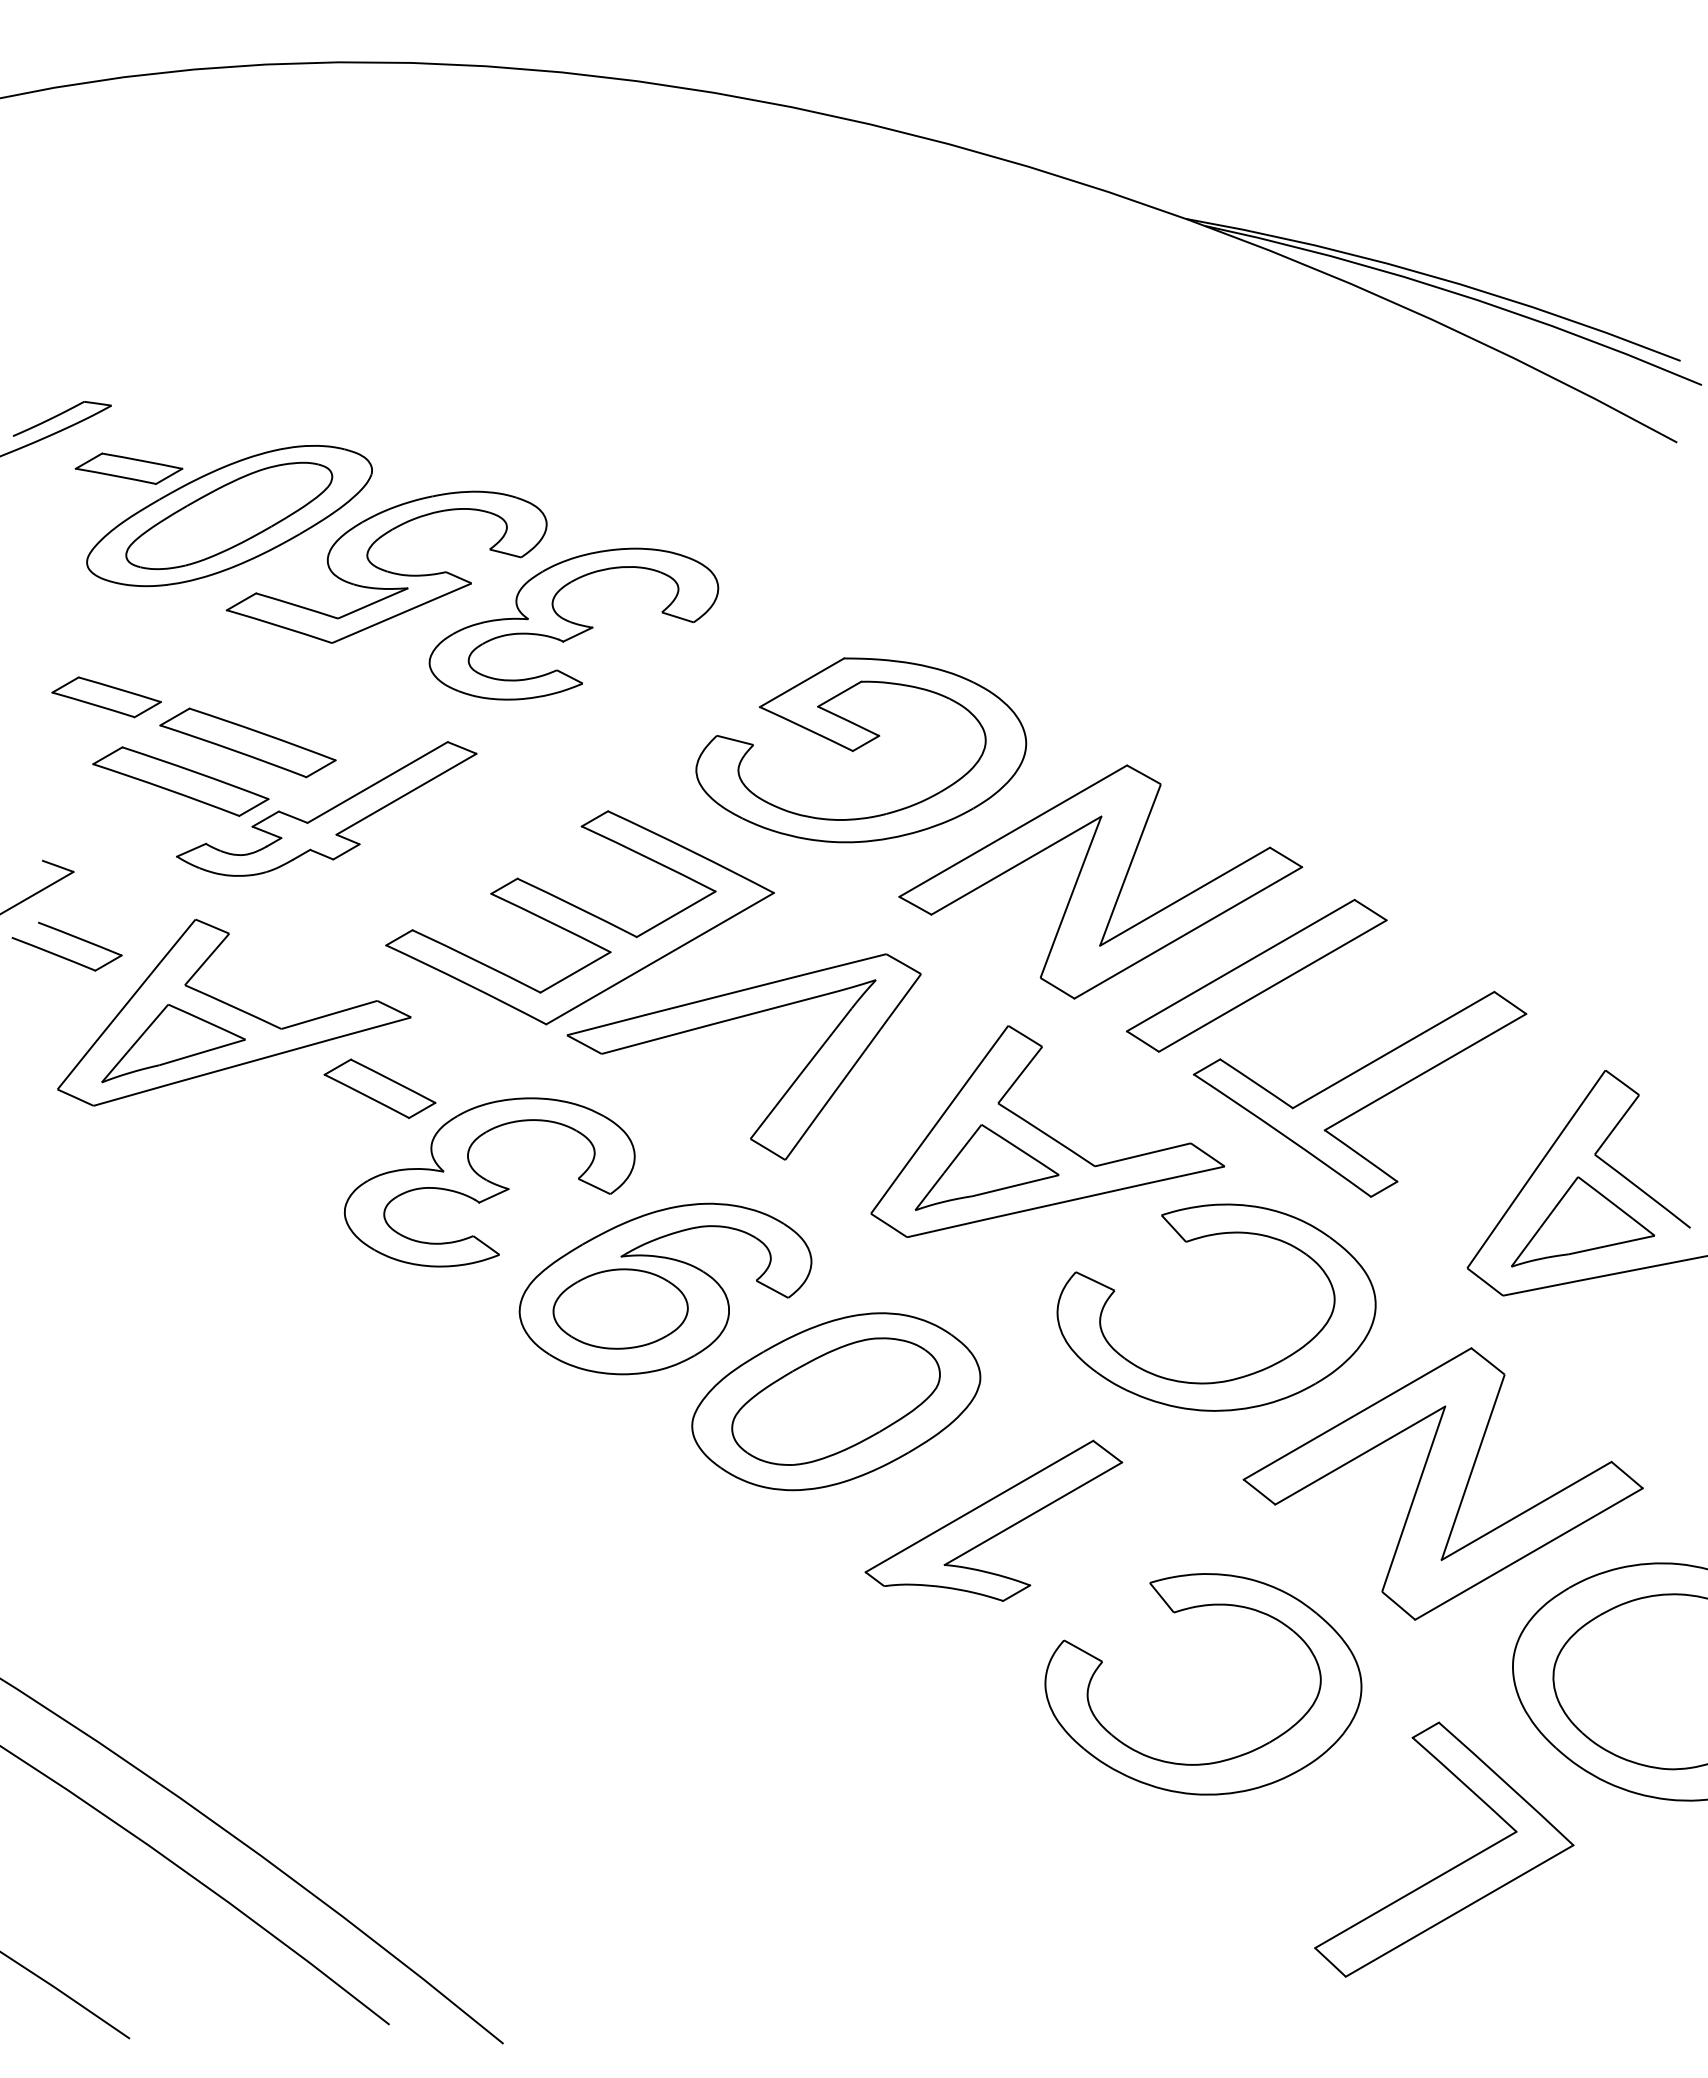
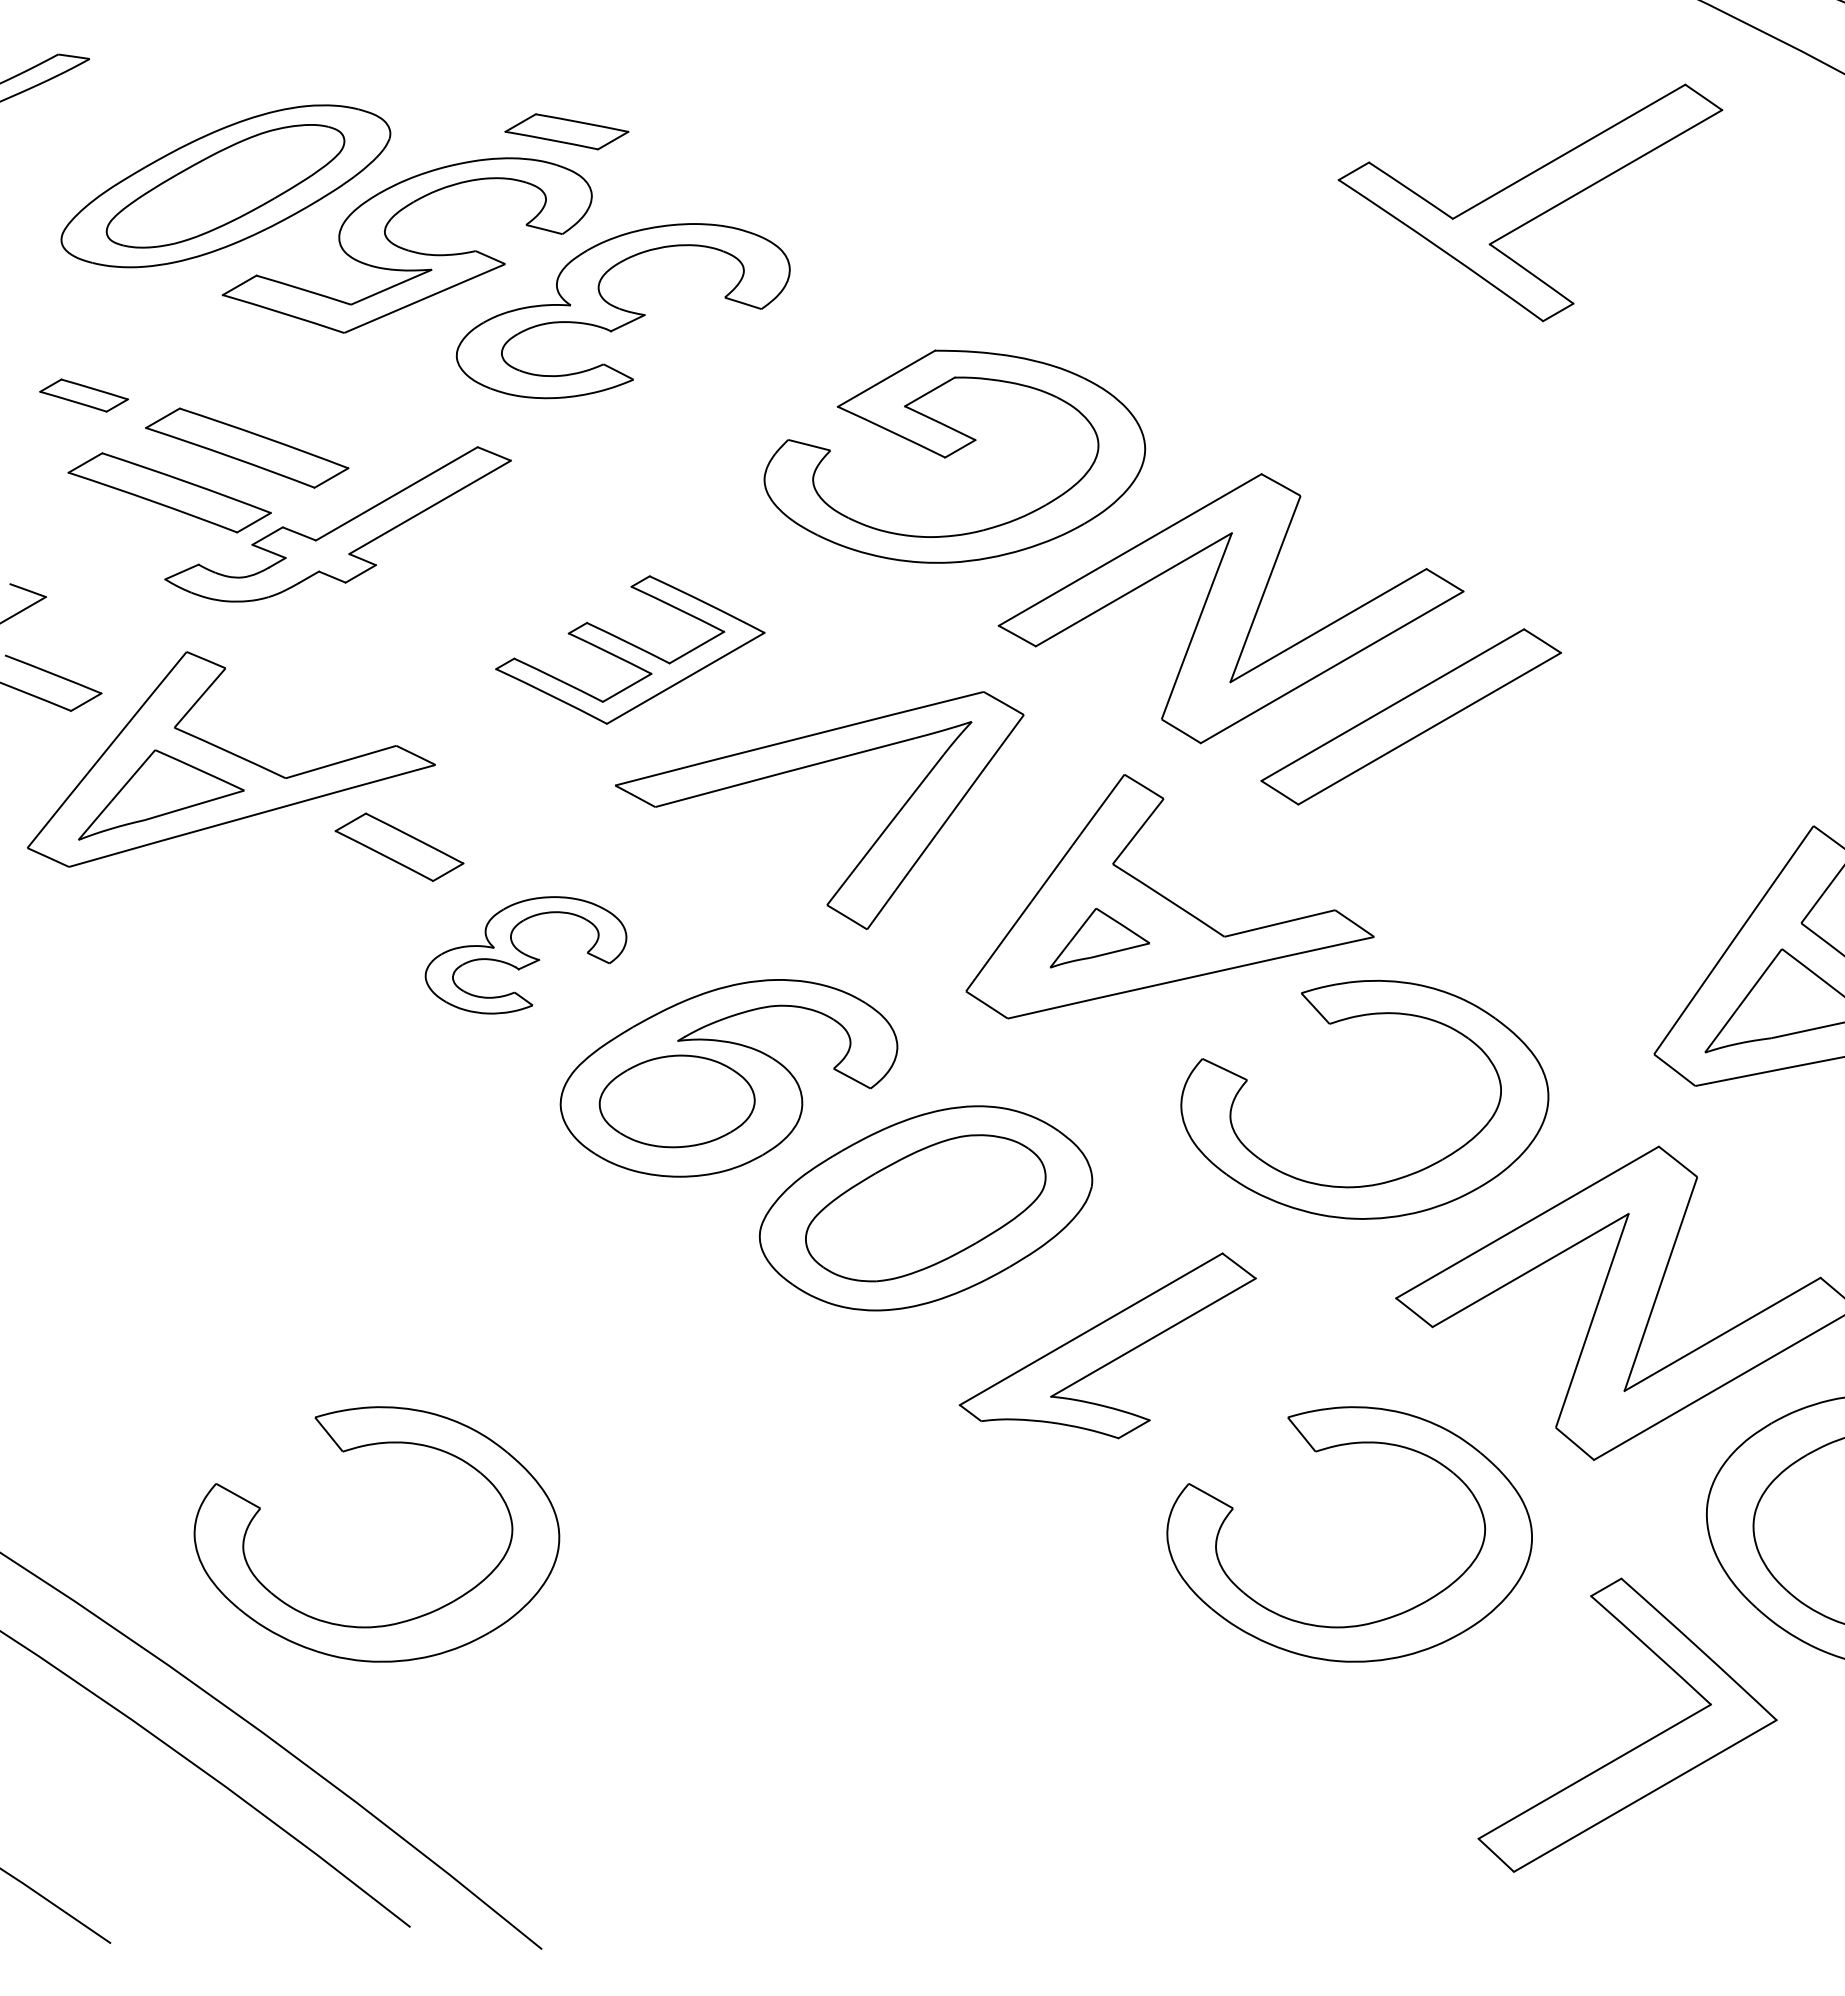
part: (128, 468) -> (566, 131), moved
part: (106, 697) -> (83, 395), size x0.7
part: (579, 917) -> (629, 649), size x0.6
part: (1359, 1093) -> (1529, 201), moved
part: (986, 1167) -> (1099, 938), size x0.6
part: (489, 1182) -> (525, 955), size x0.6
part: (342, 1610) -> (356, 1449), added

